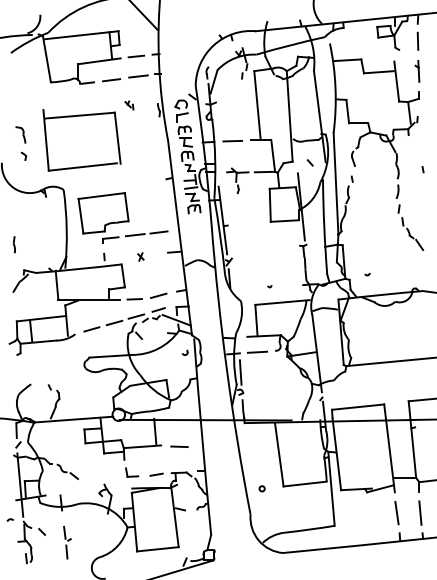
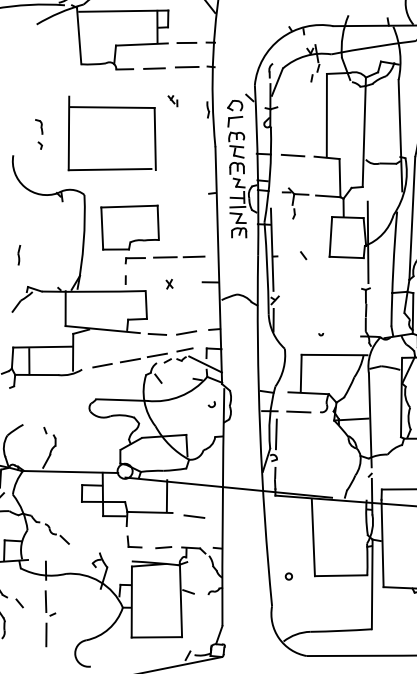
part: (21, 143) -> (39, 134), size x0.71
line: (309, 162) -> (302, 255), moved
part: (67, 542) -> (49, 618), size x1.43

